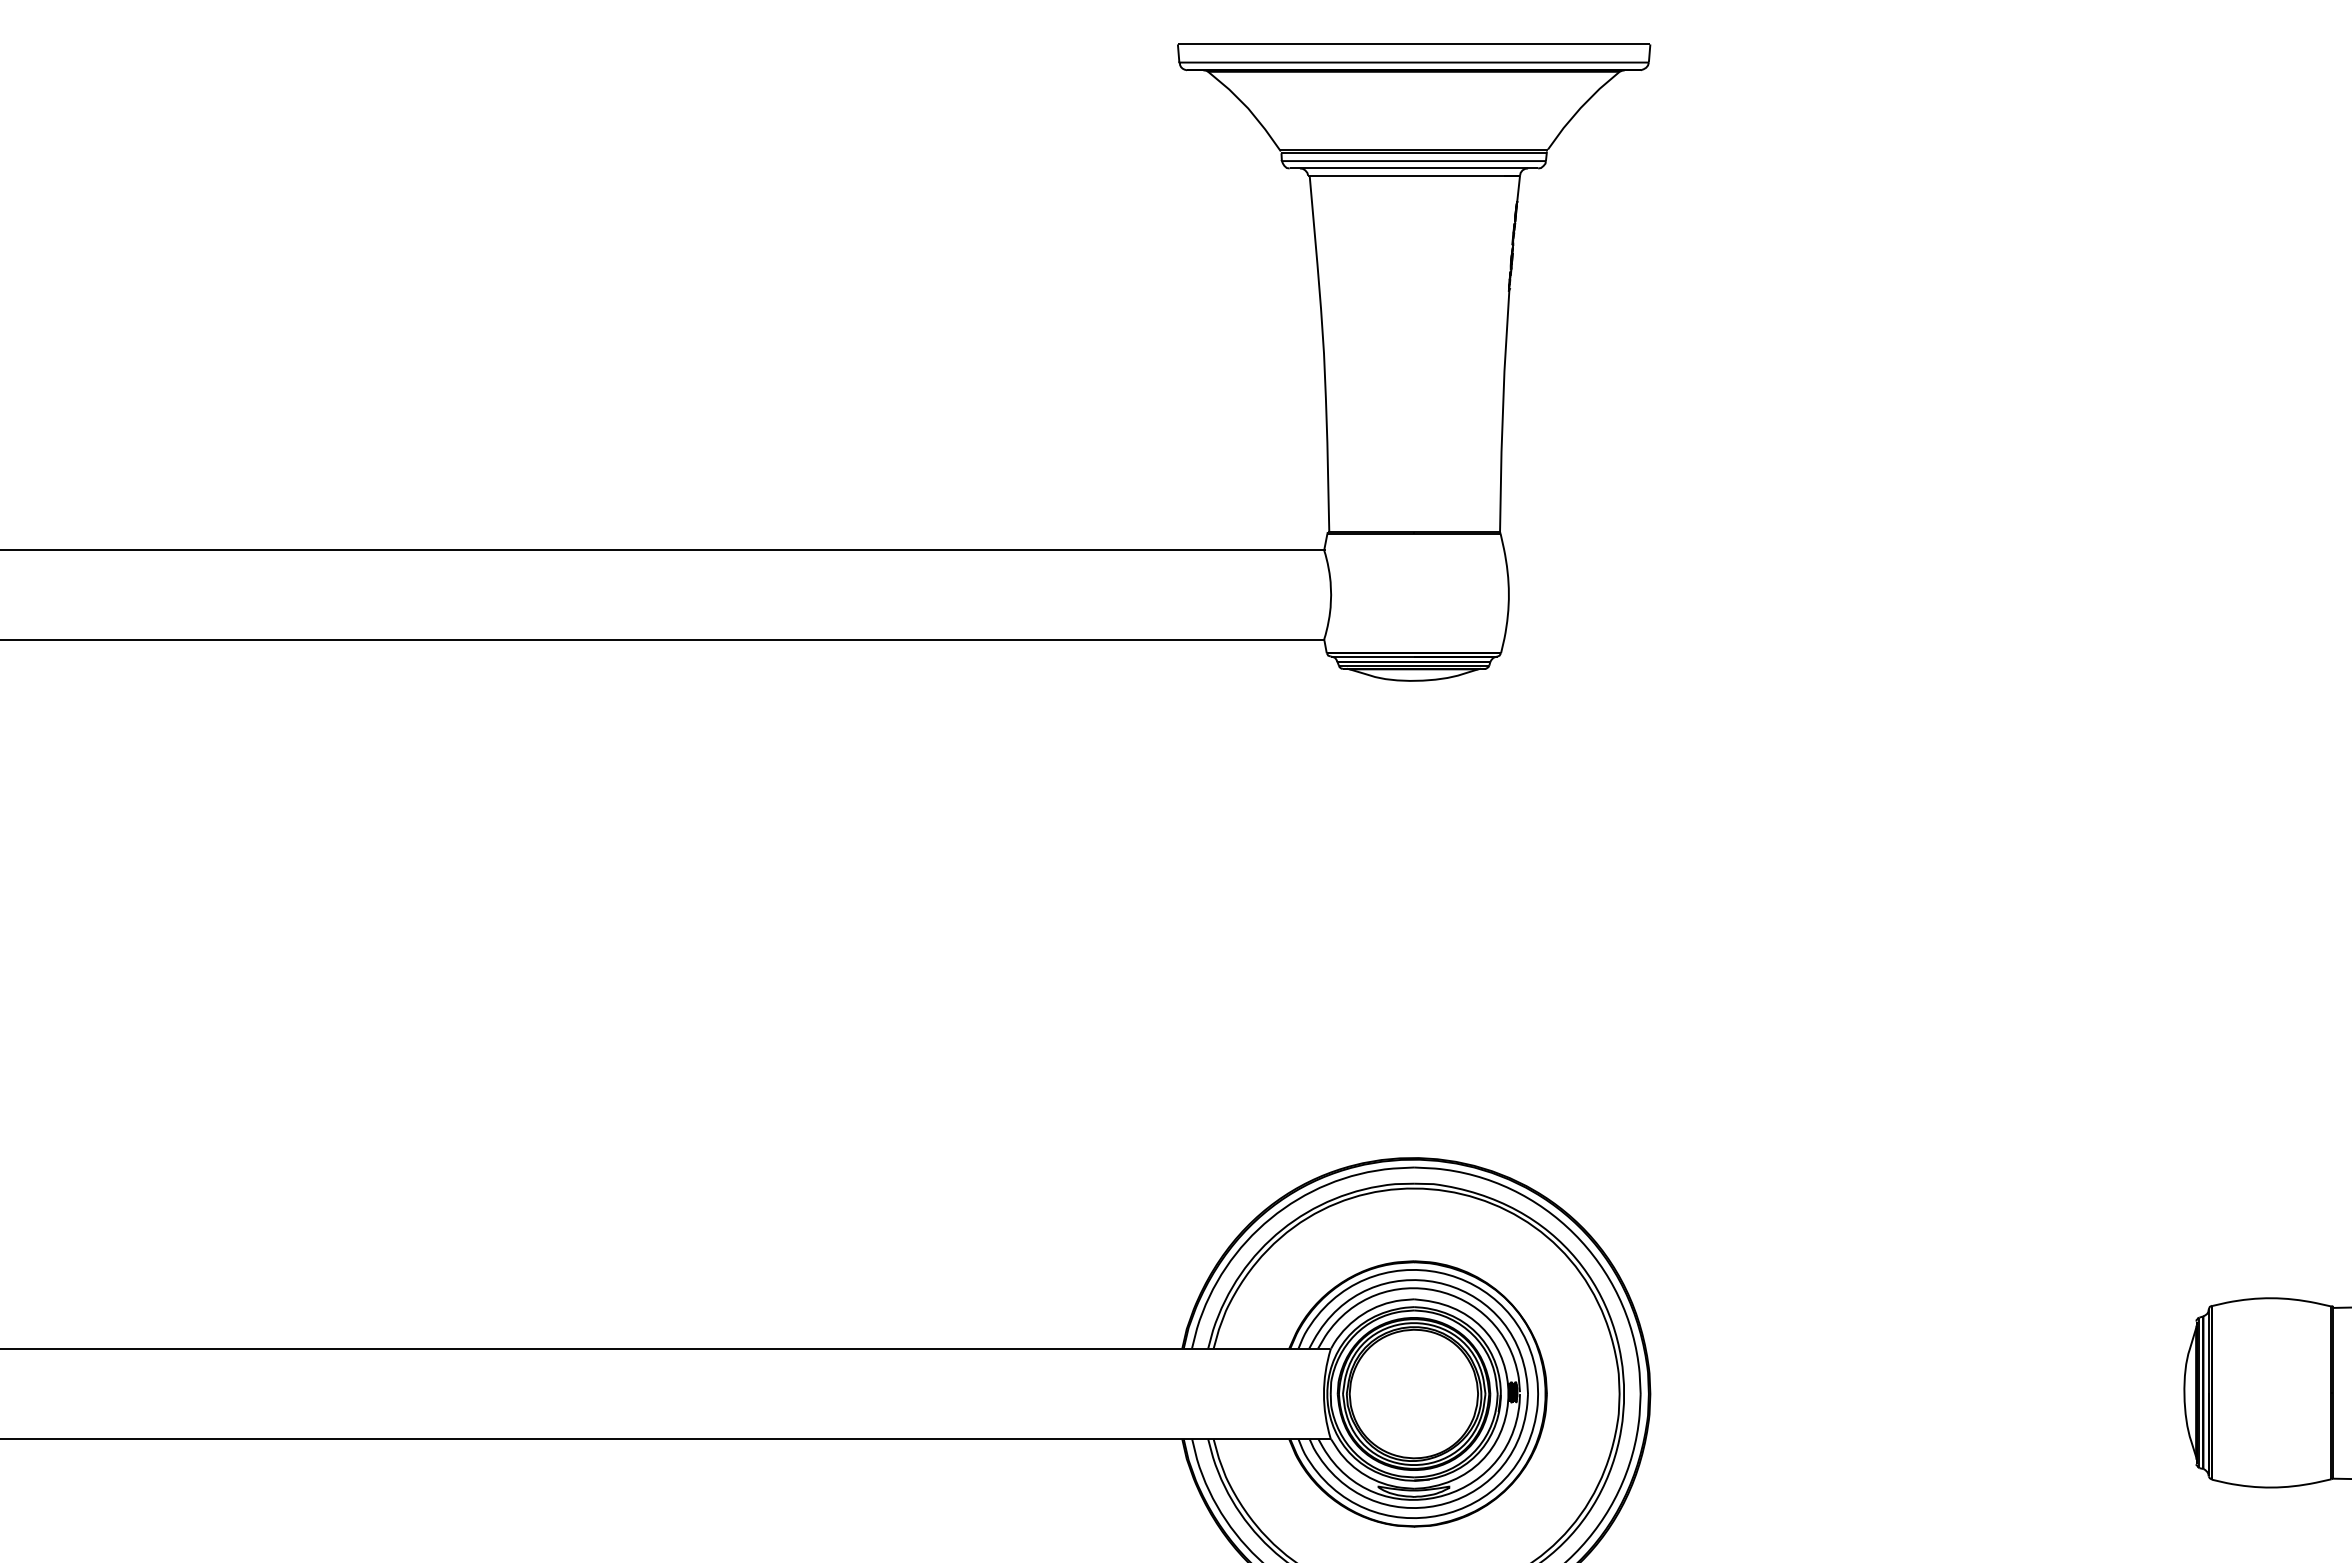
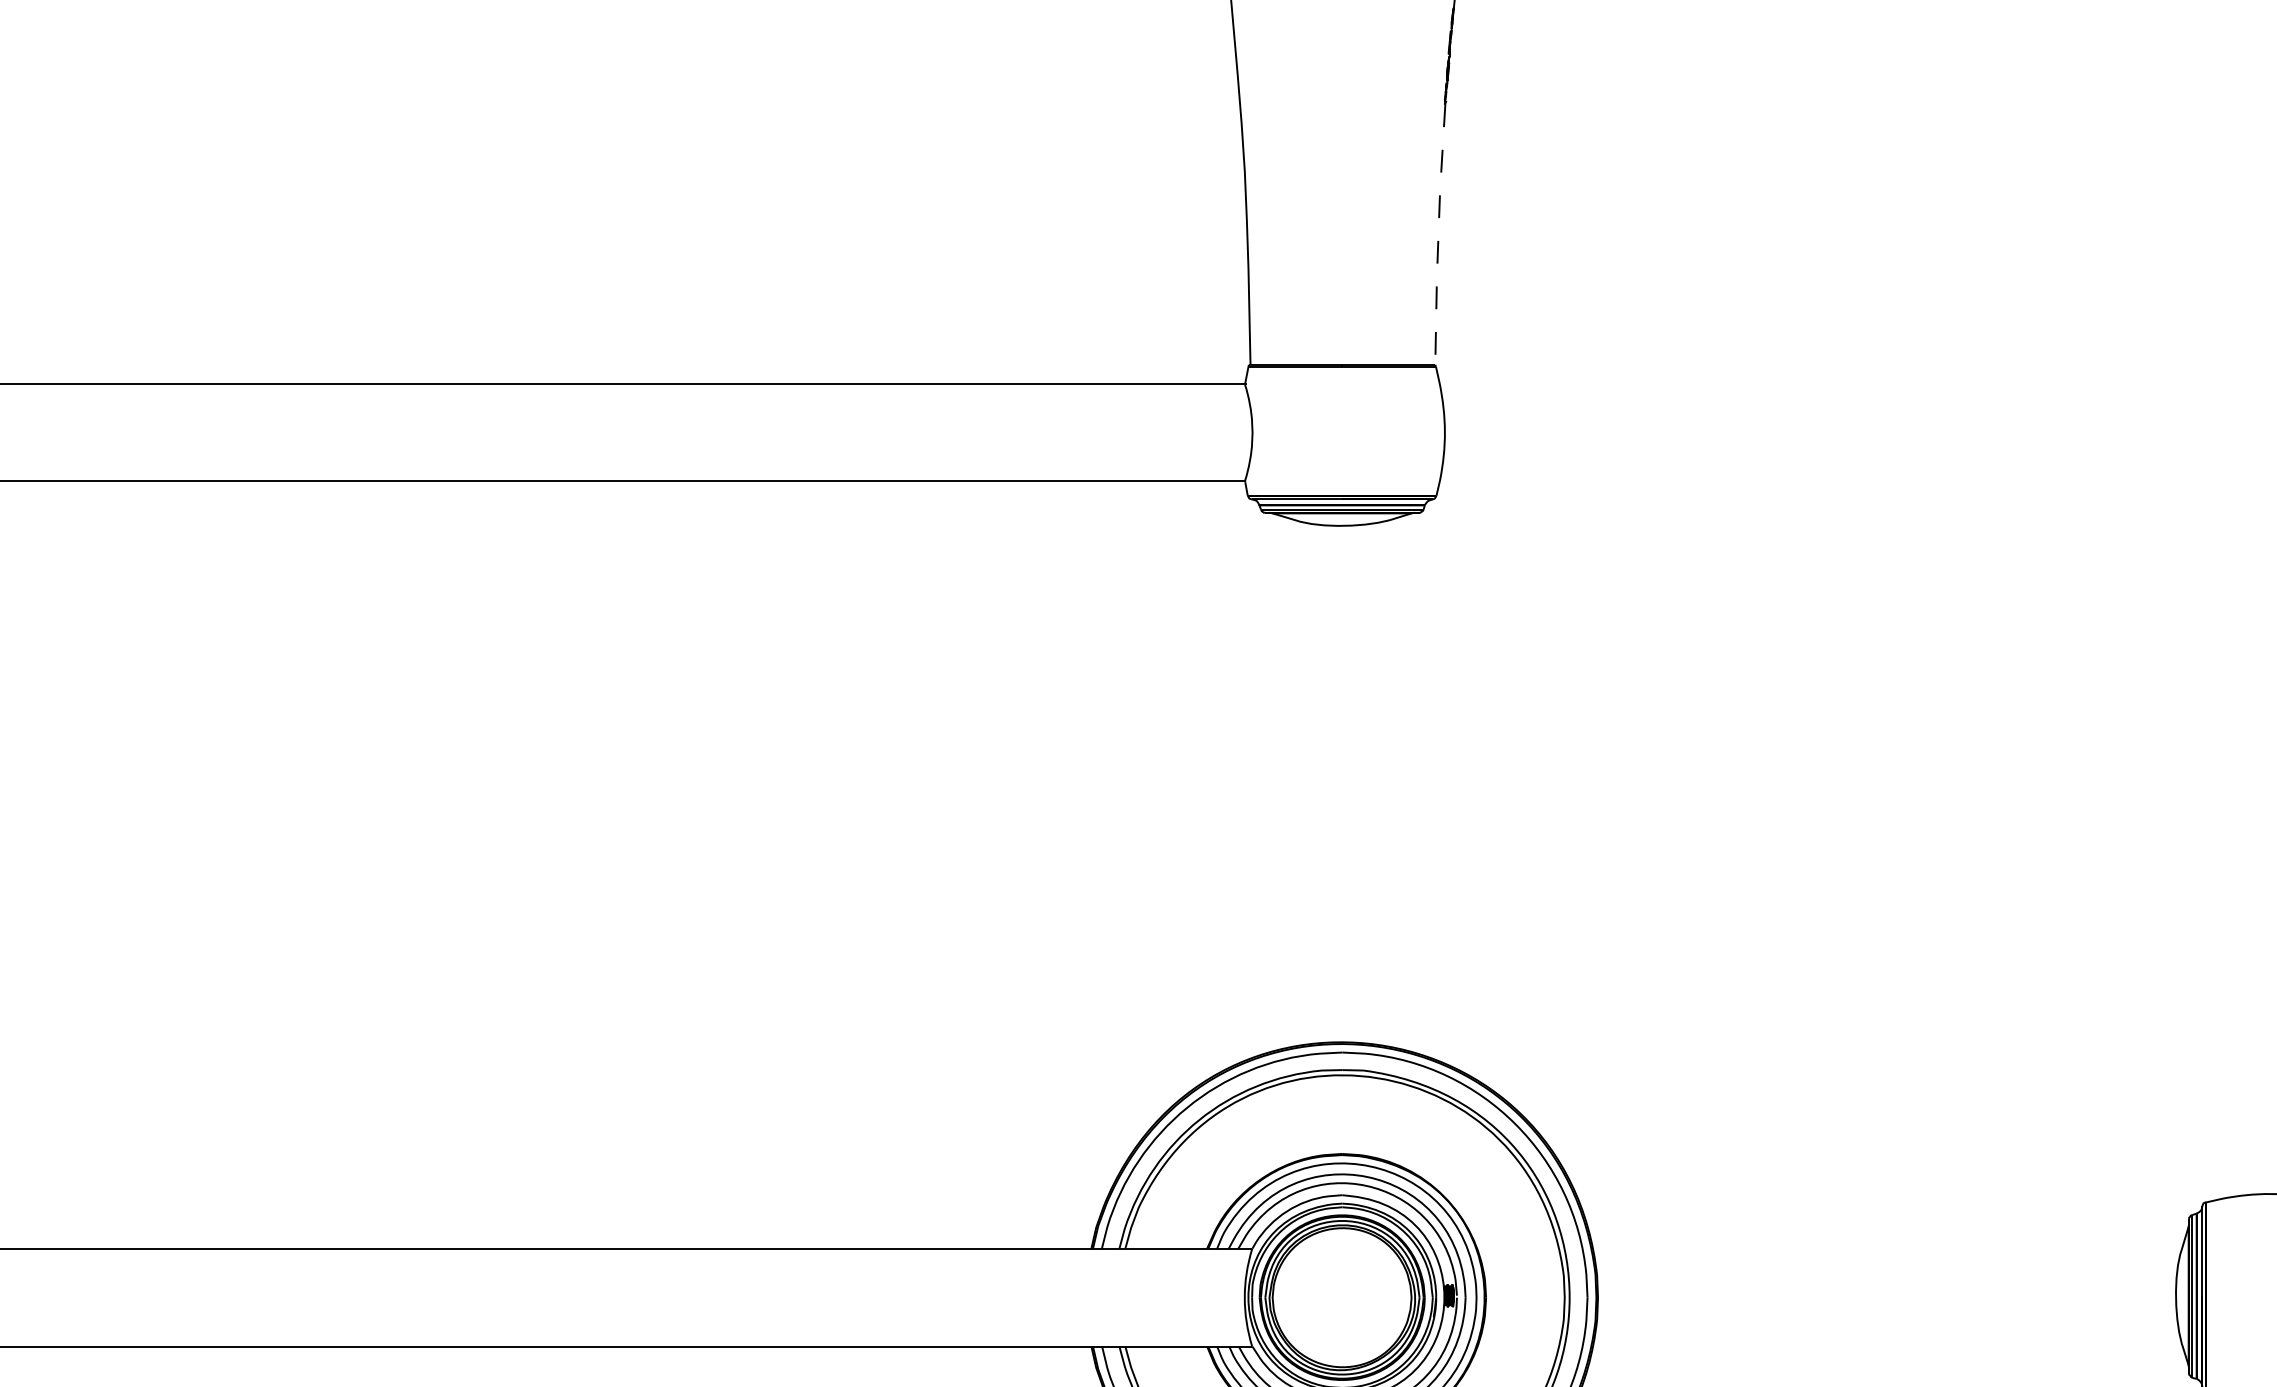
line: (1502, 412) -> (1437, 235), solid -> dashed

